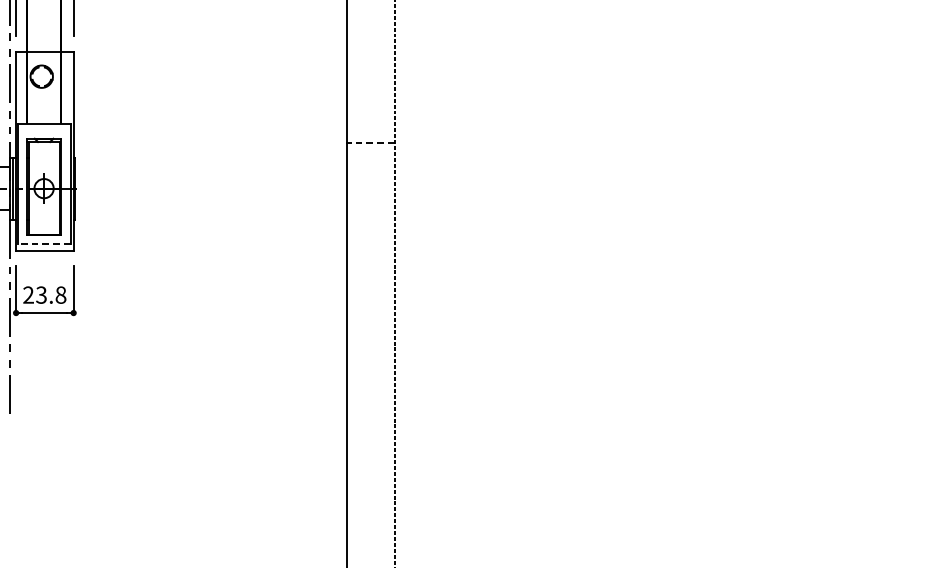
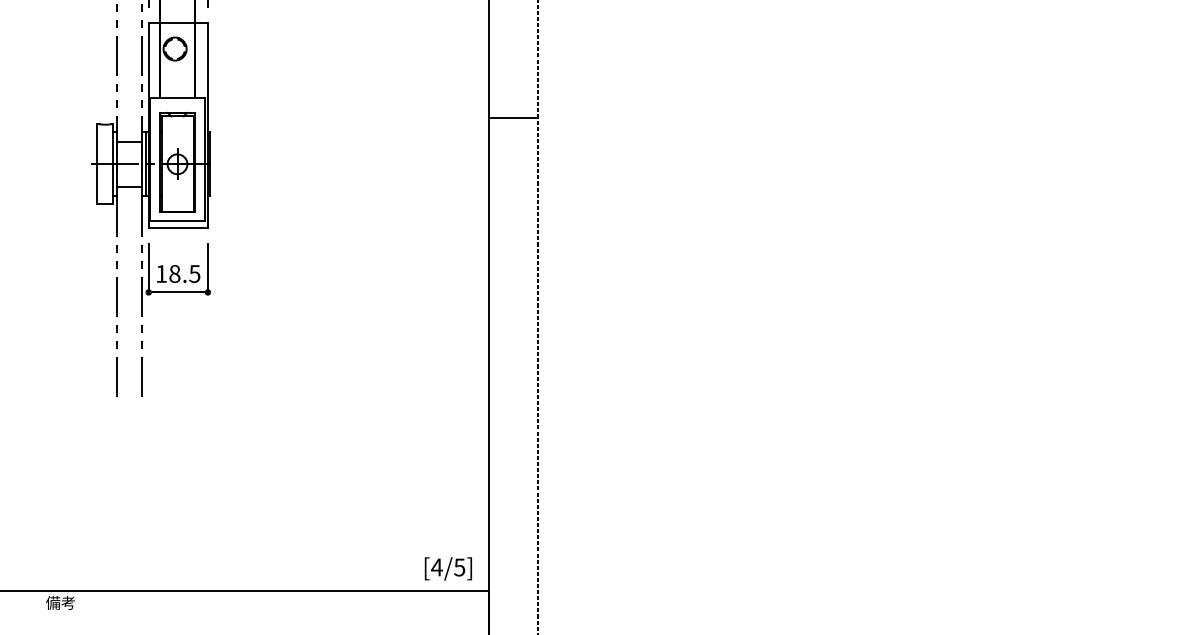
line: (370, 143) -> (513, 117), dashed -> solid
line: (44, 244) -> (177, 221), dashed -> solid
text: (45, 294) -> (178, 273), 23.8 -> 18.5

